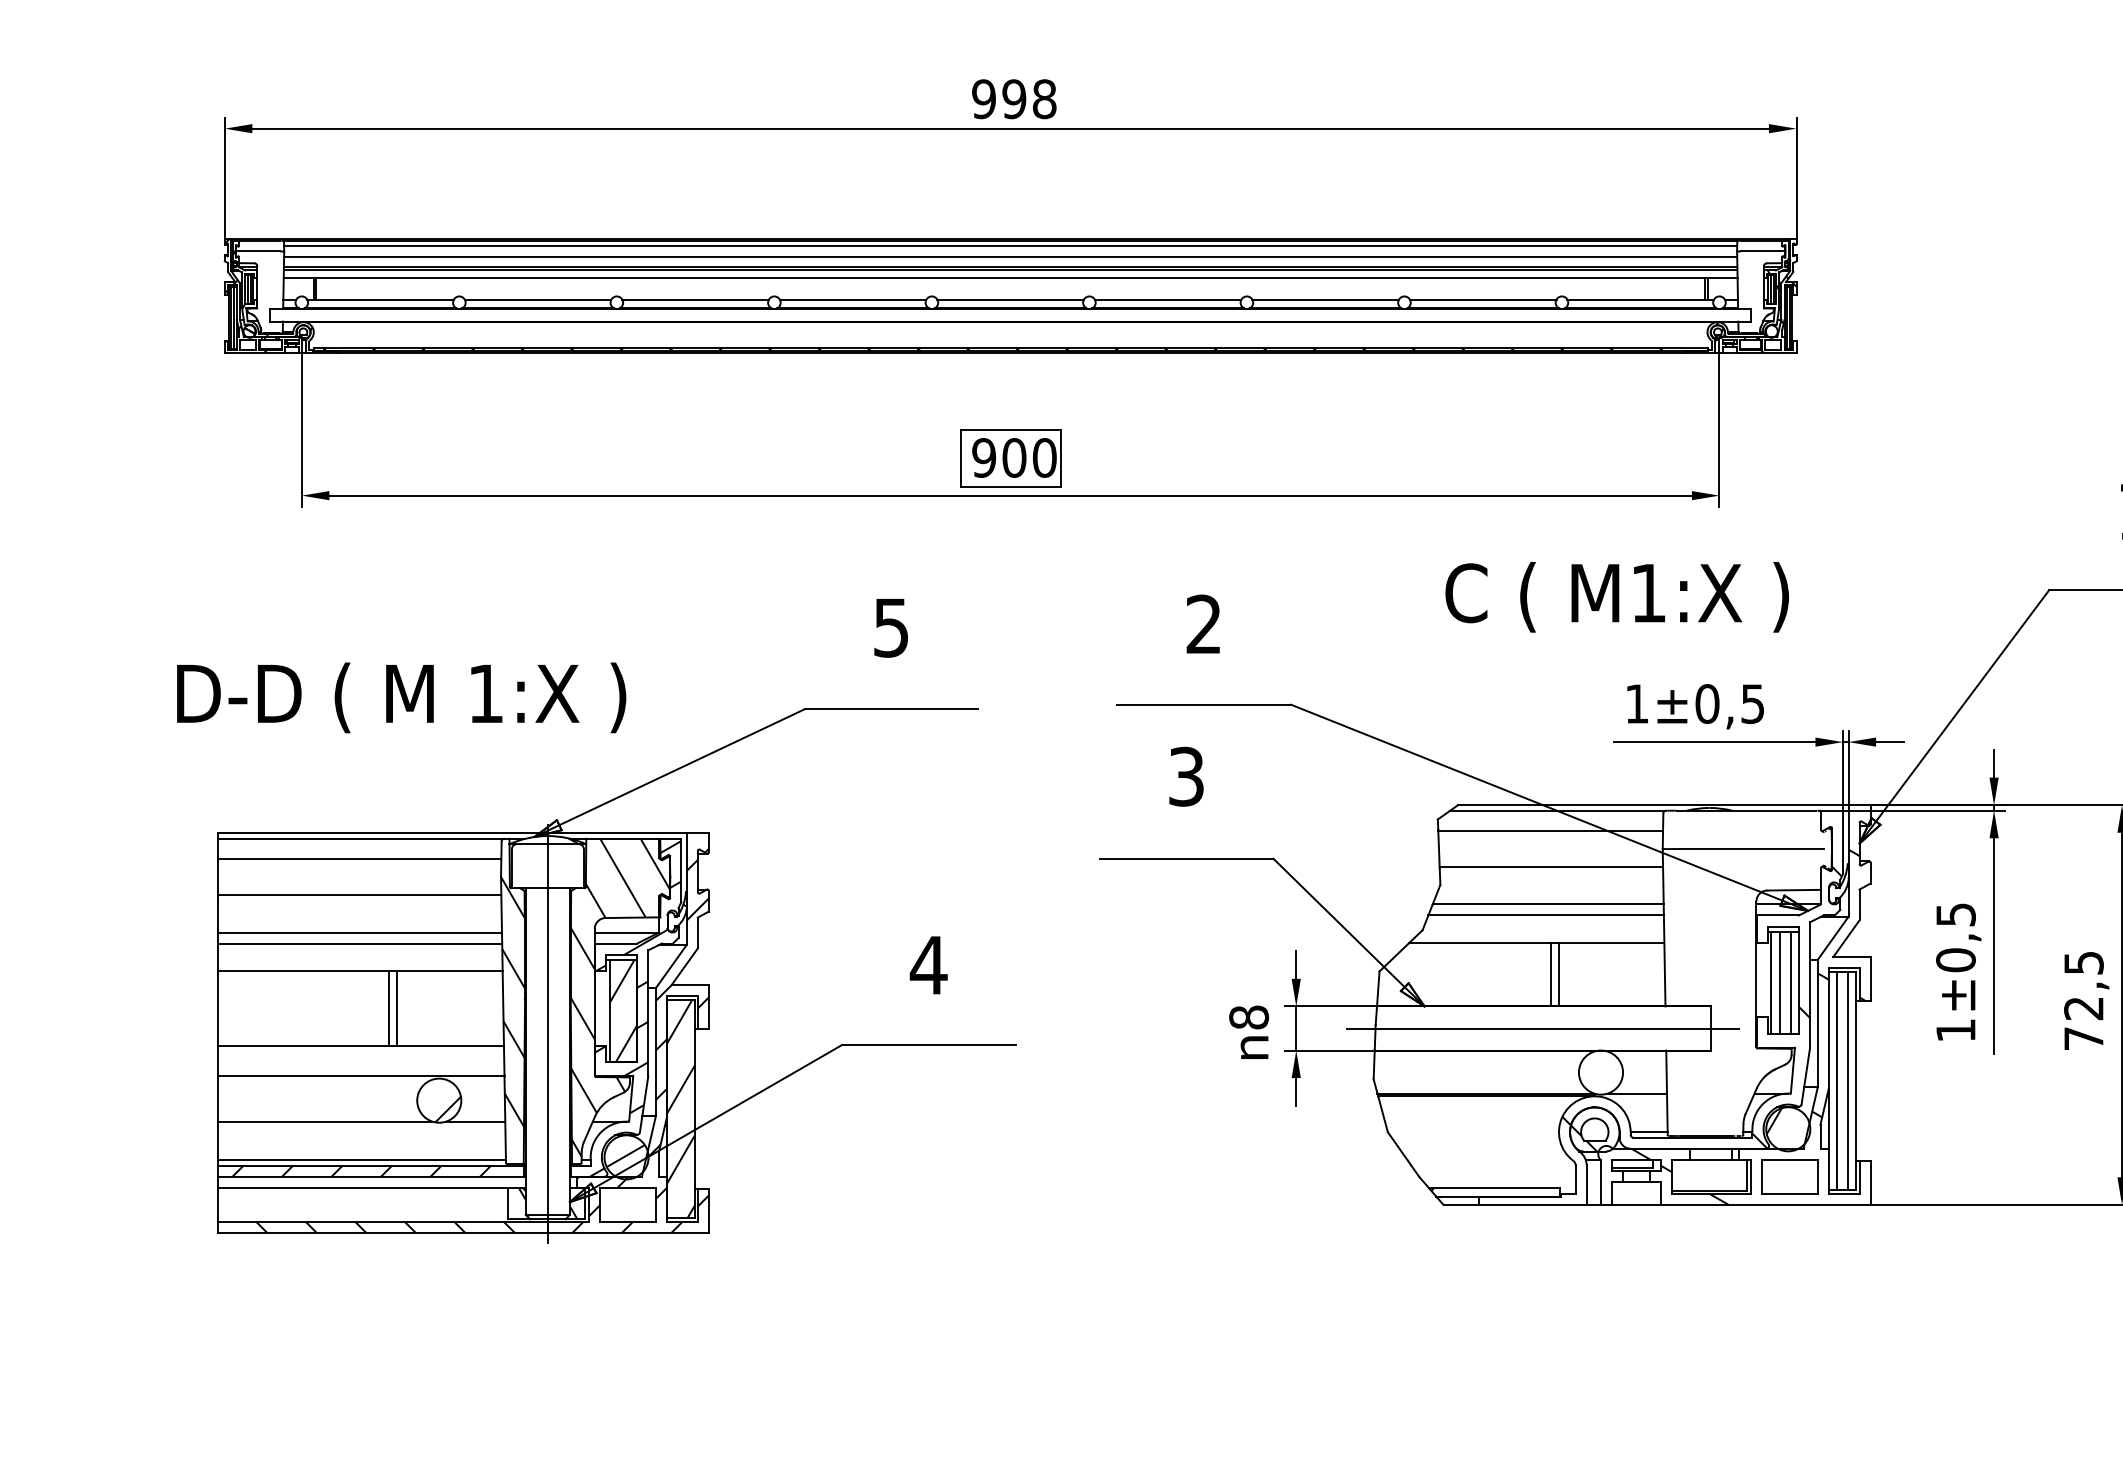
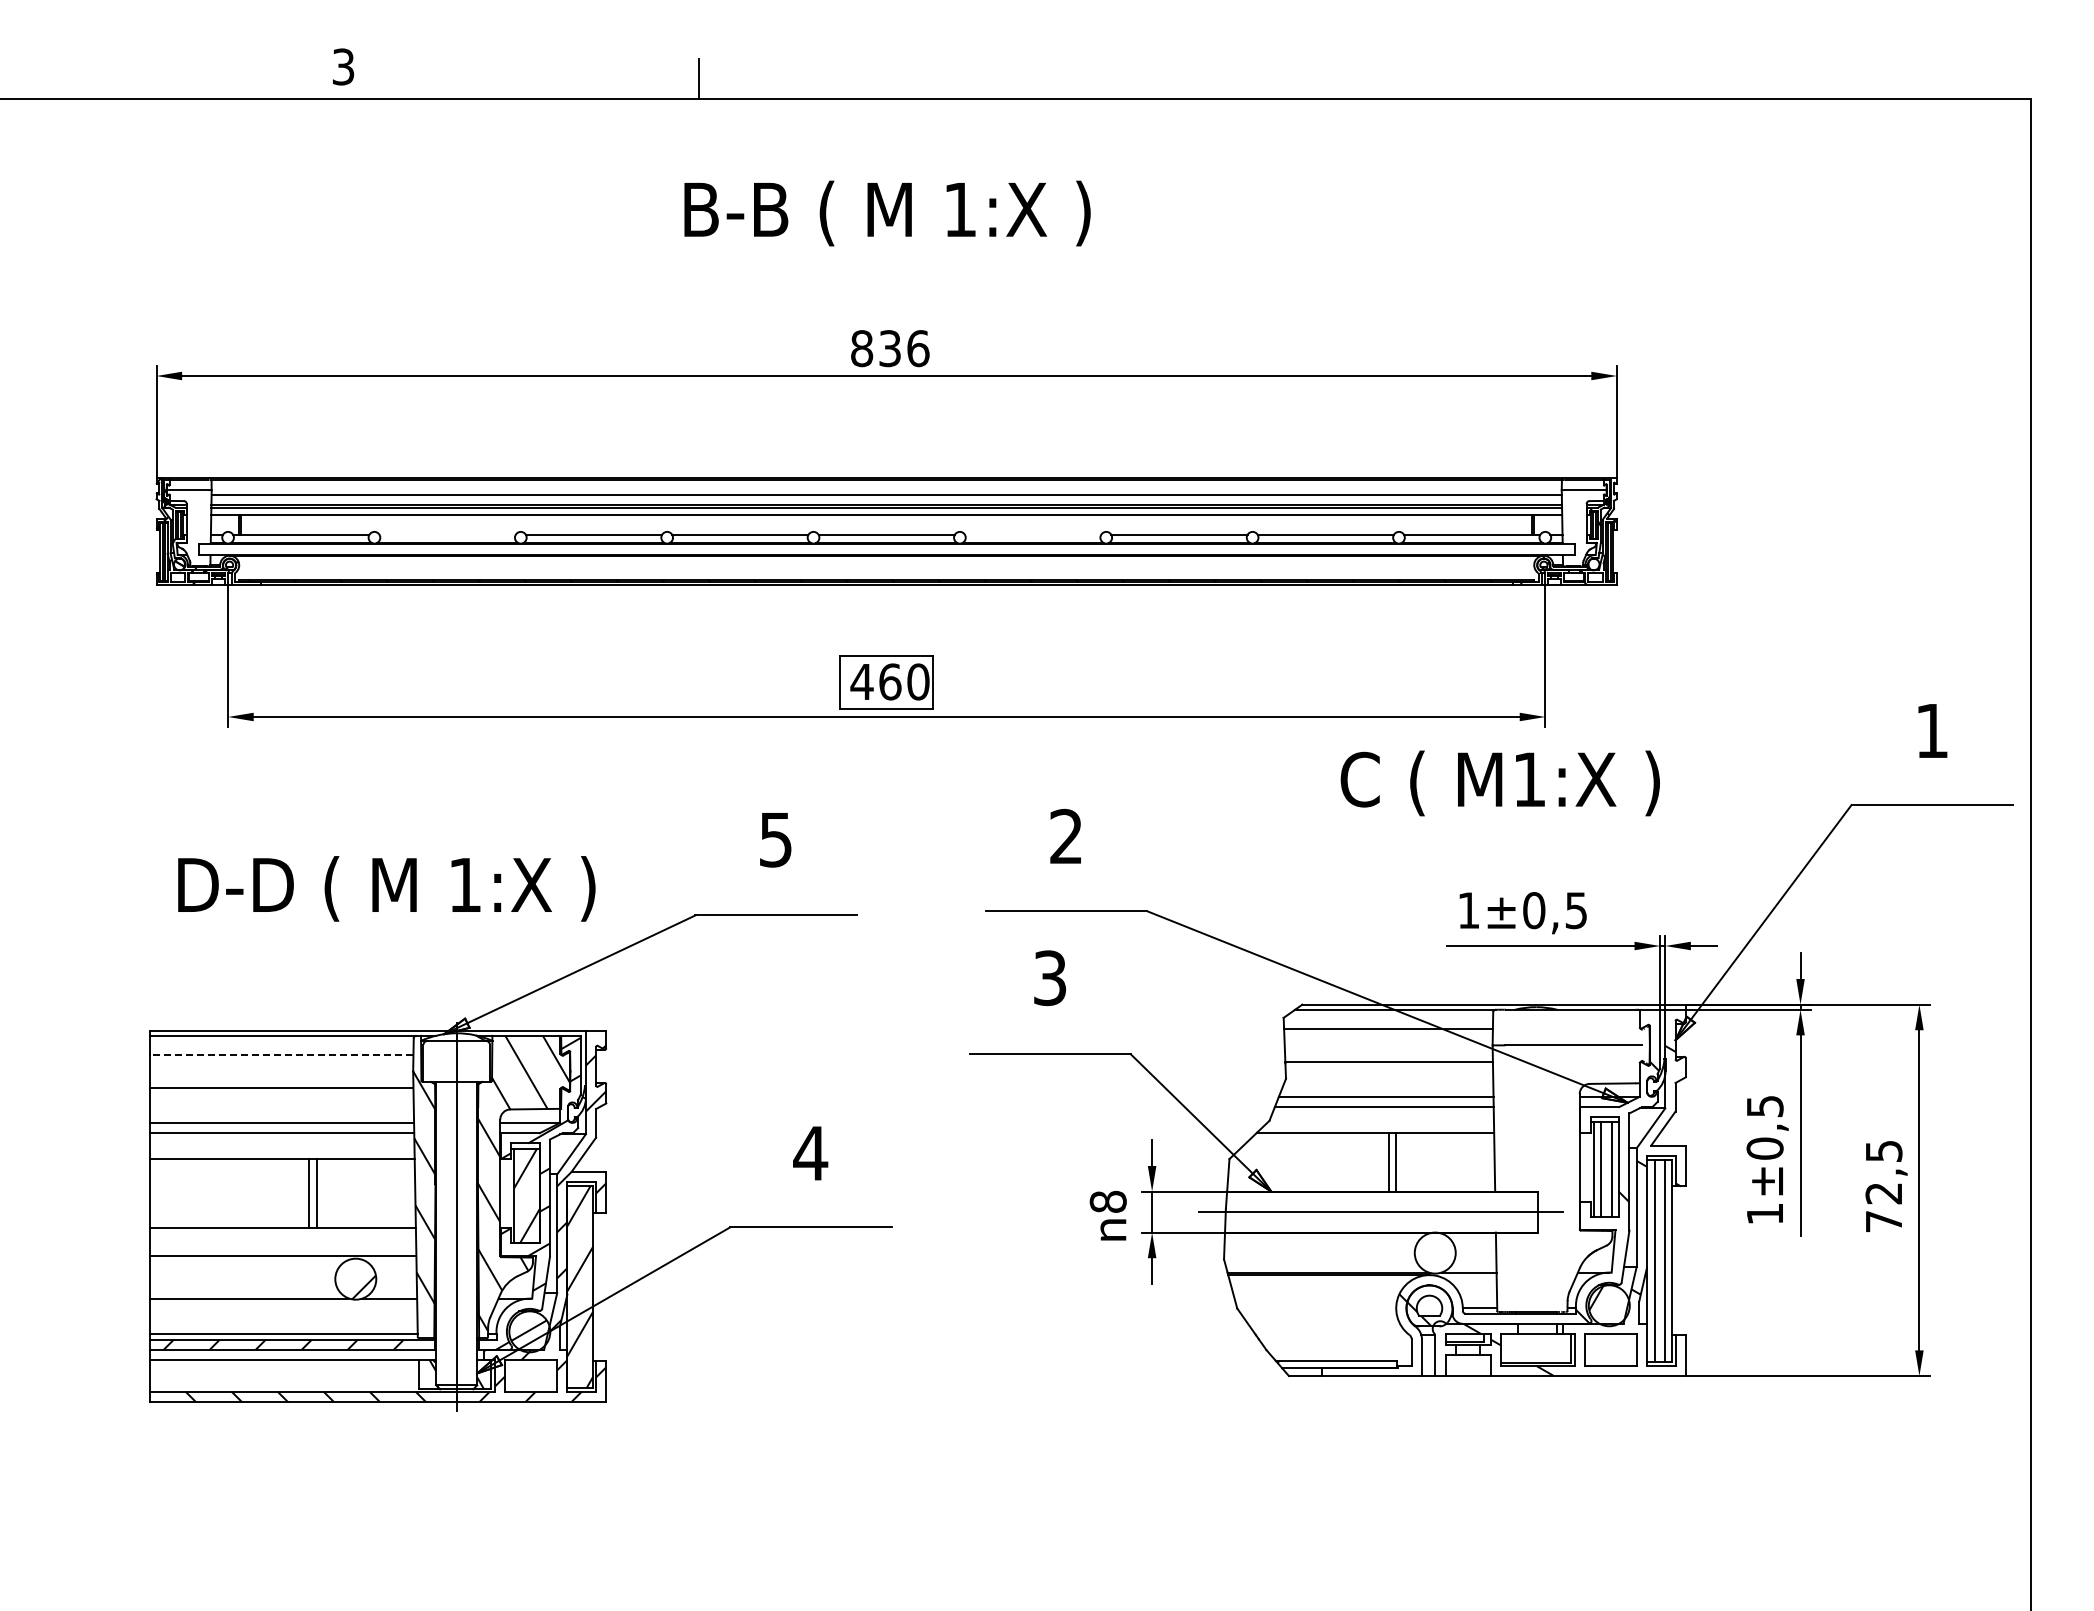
text: (1013, 99) -> (889, 348), 998 -> 836
line: (1010, 246) -> (886, 485), removed
line: (537, 299) -> (447, 534), removed
line: (1167, 299) -> (1032, 534), removed
text: (998, 457) -> (875, 681), 900 -> 460
text: (1616, 597) -> (1499, 783), moved
text: (401, 697) -> (386, 888), moved
line: (359, 858) -> (281, 1054), solid -> dashed

